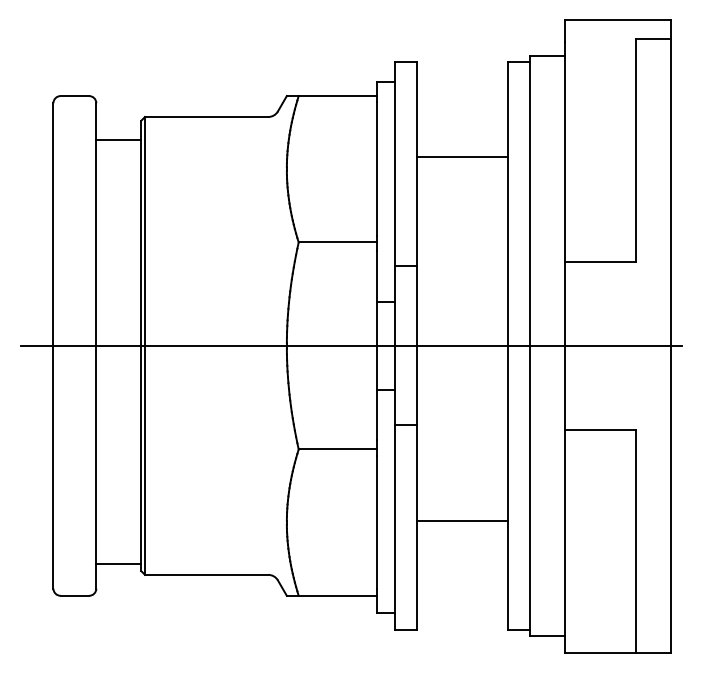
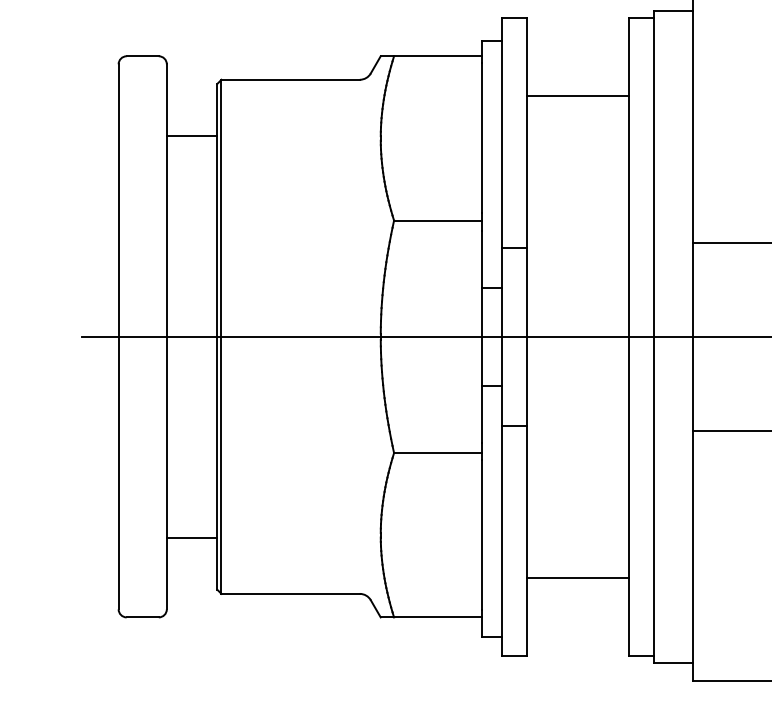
line: (118, 140) -> (191, 136), moved
line: (461, 156) -> (576, 96), moved
line: (461, 521) -> (576, 577), moved
line: (118, 563) -> (191, 537), moved

